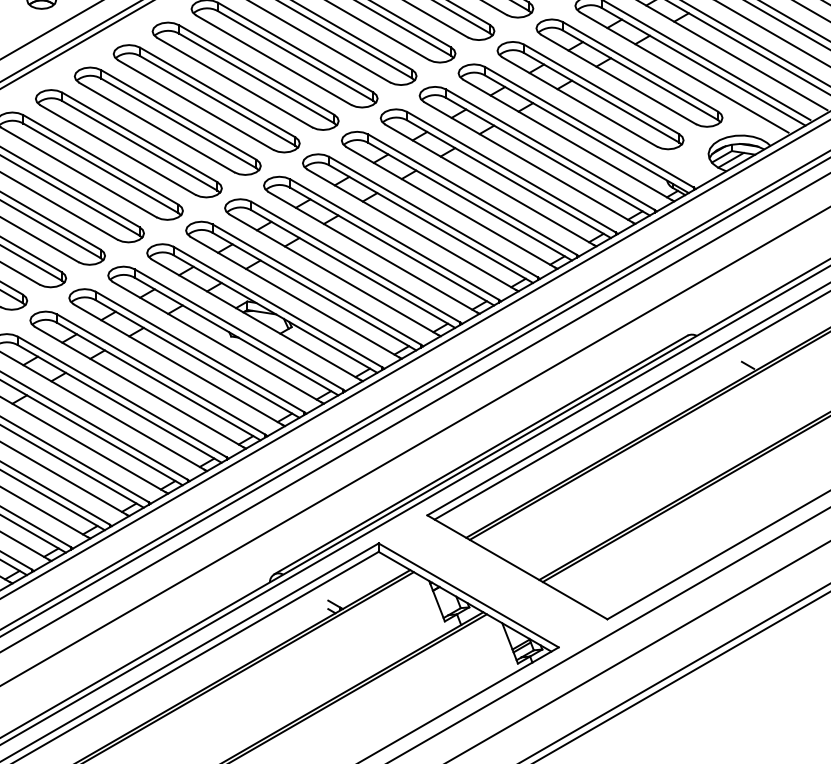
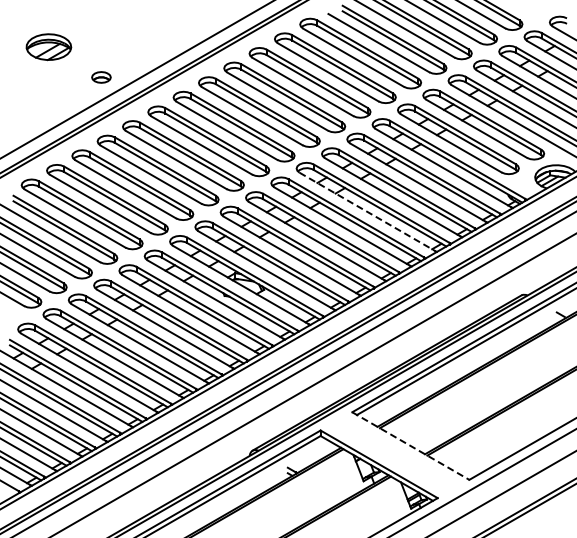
line: (450, 208) -> (367, 212), solid -> dashed
line: (516, 568) -> (410, 446), solid -> dashed

